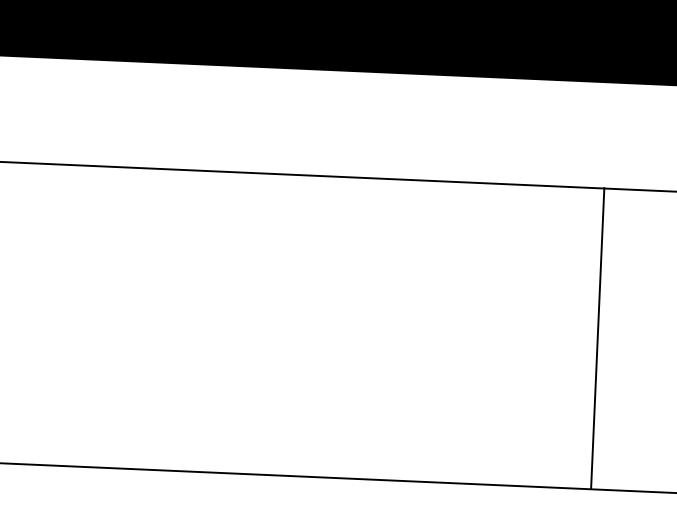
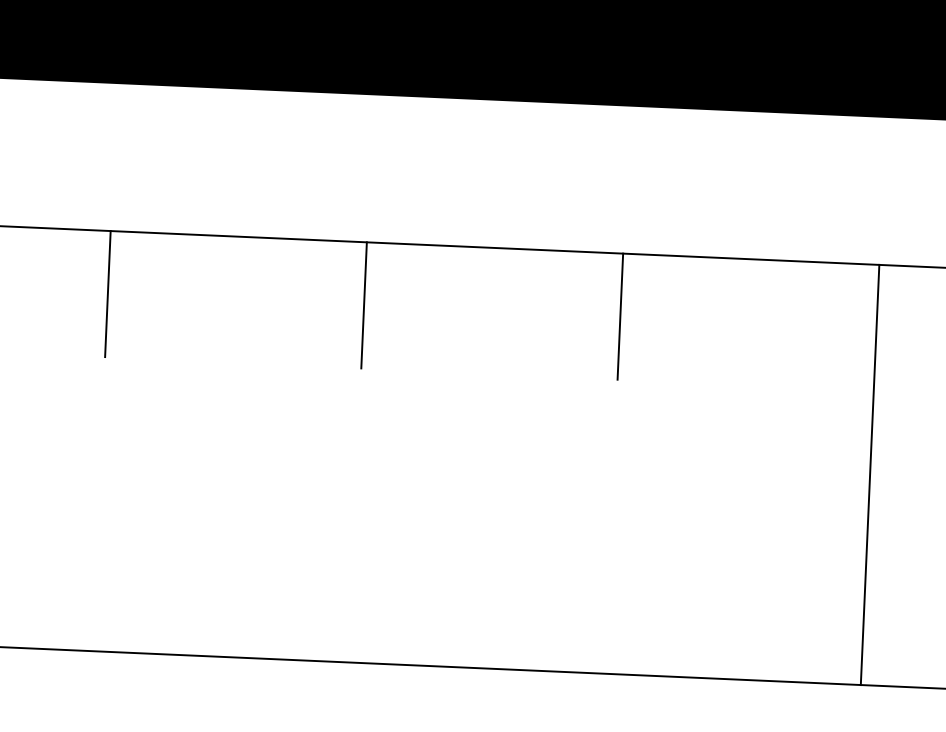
line: (76, 210) -> (107, 294), added
line: (260, 218) -> (363, 305), added
line: (444, 226) -> (620, 316), added
line: (597, 338) -> (869, 474), moved

